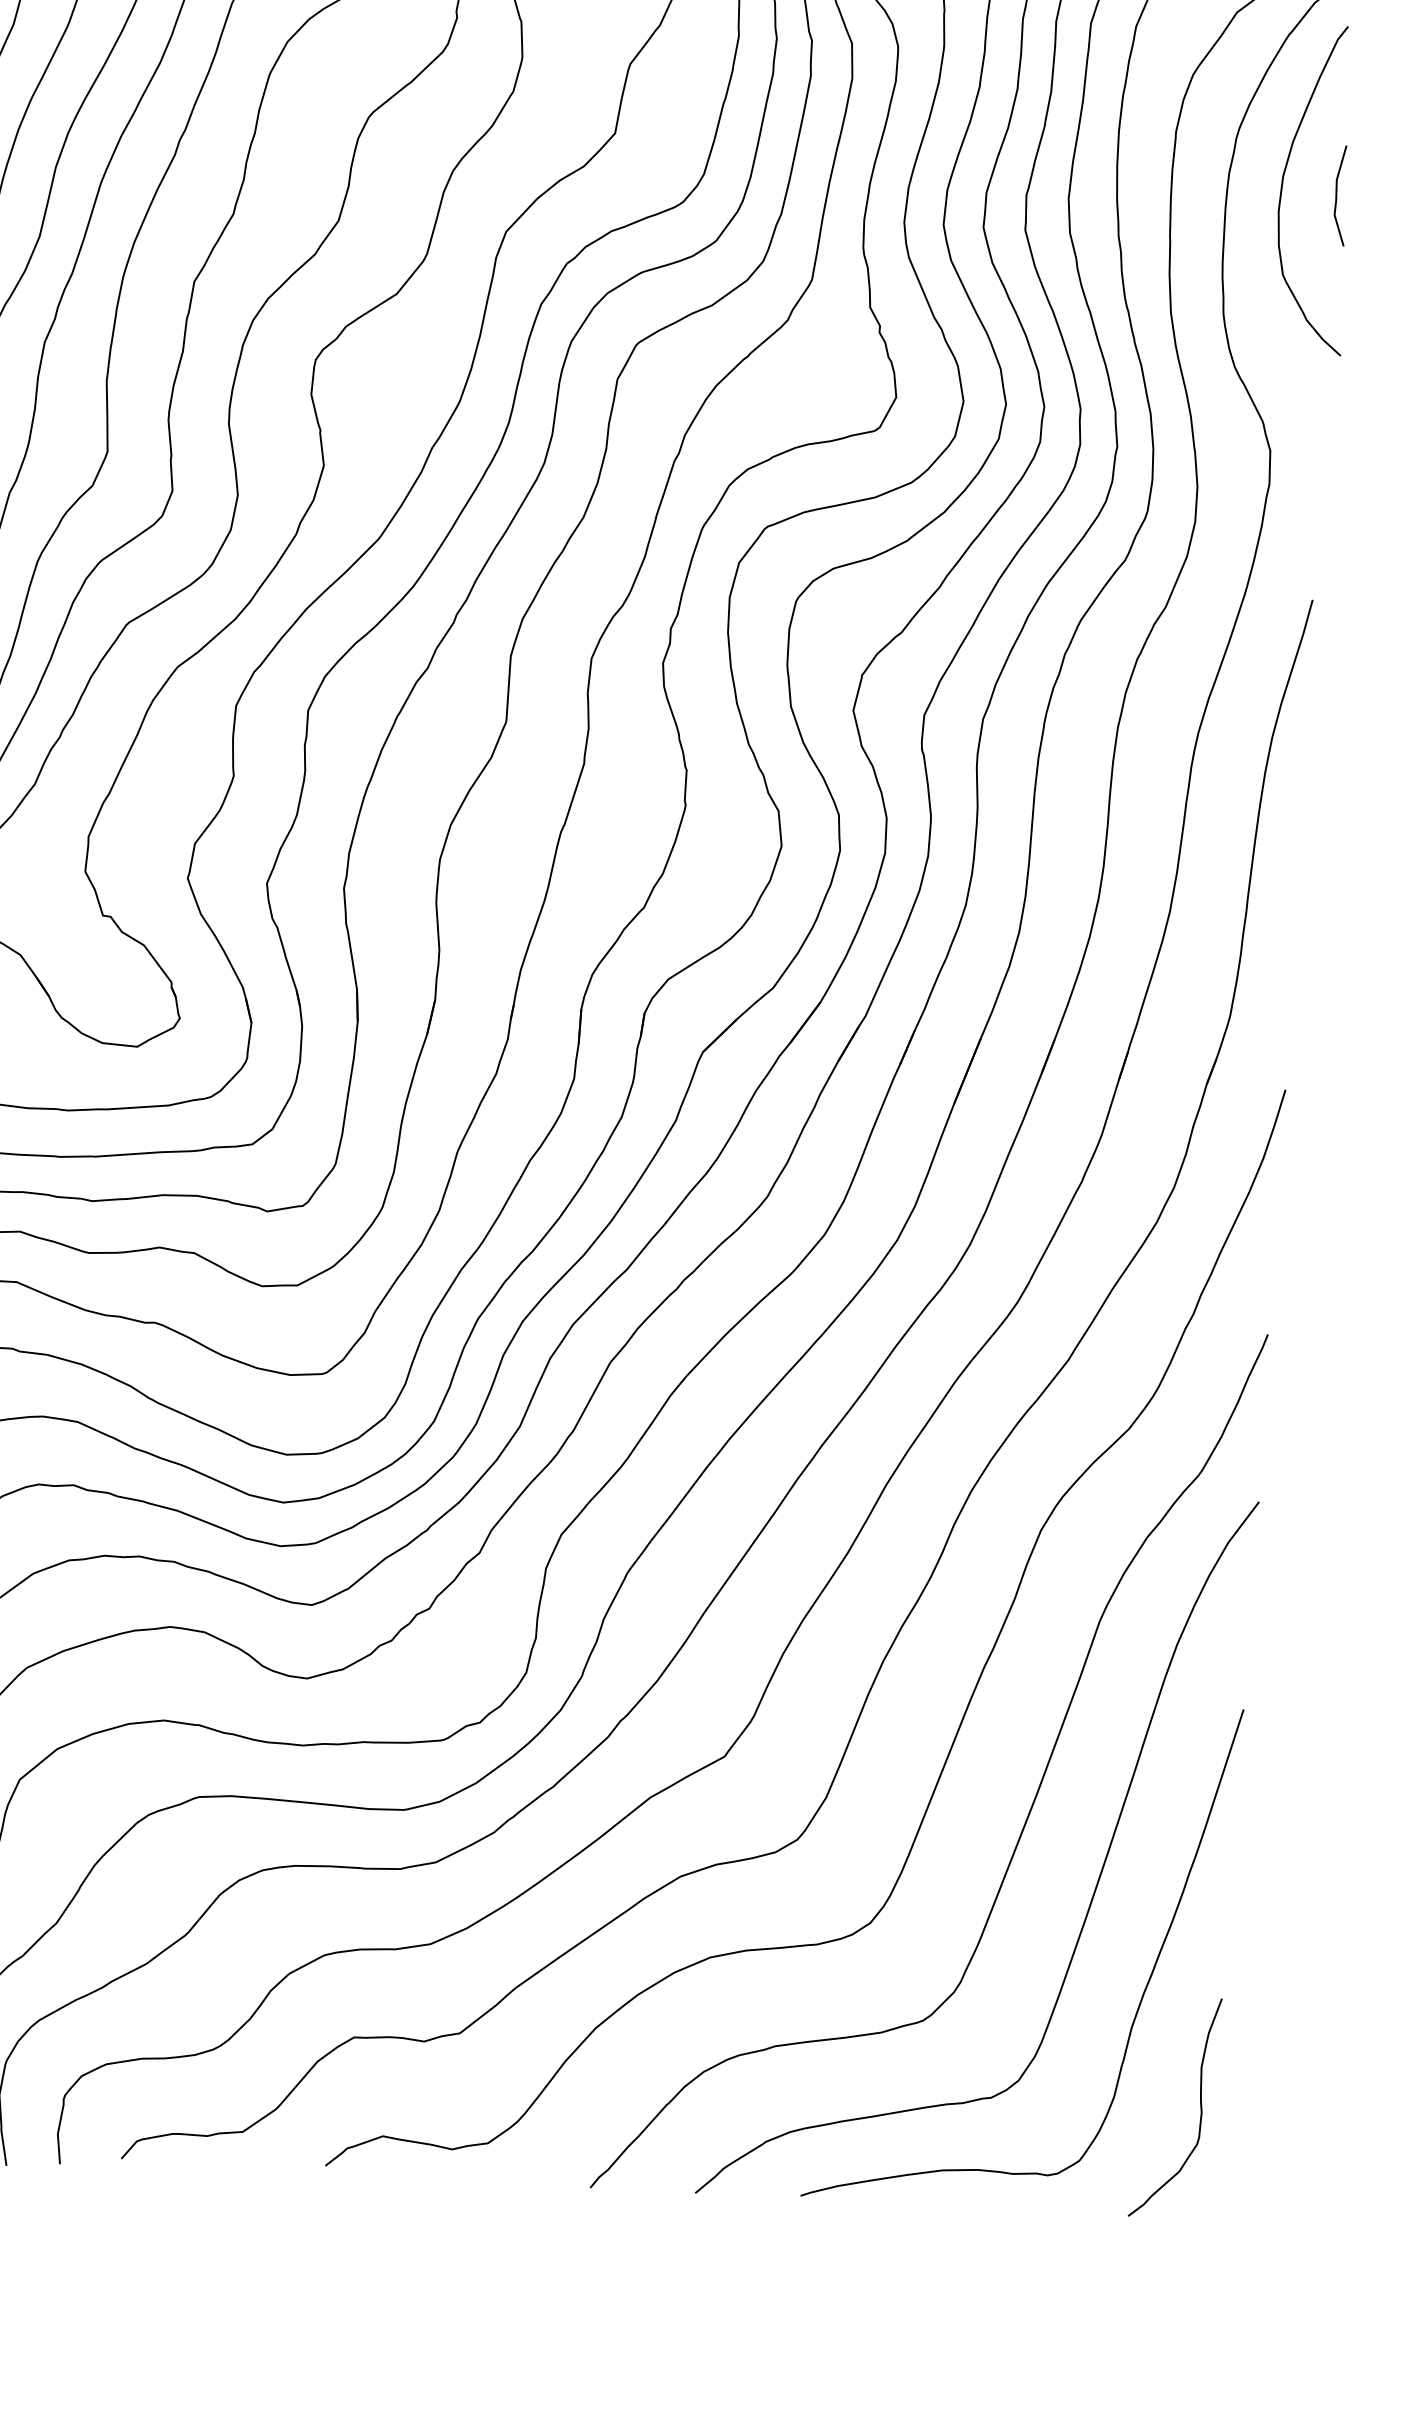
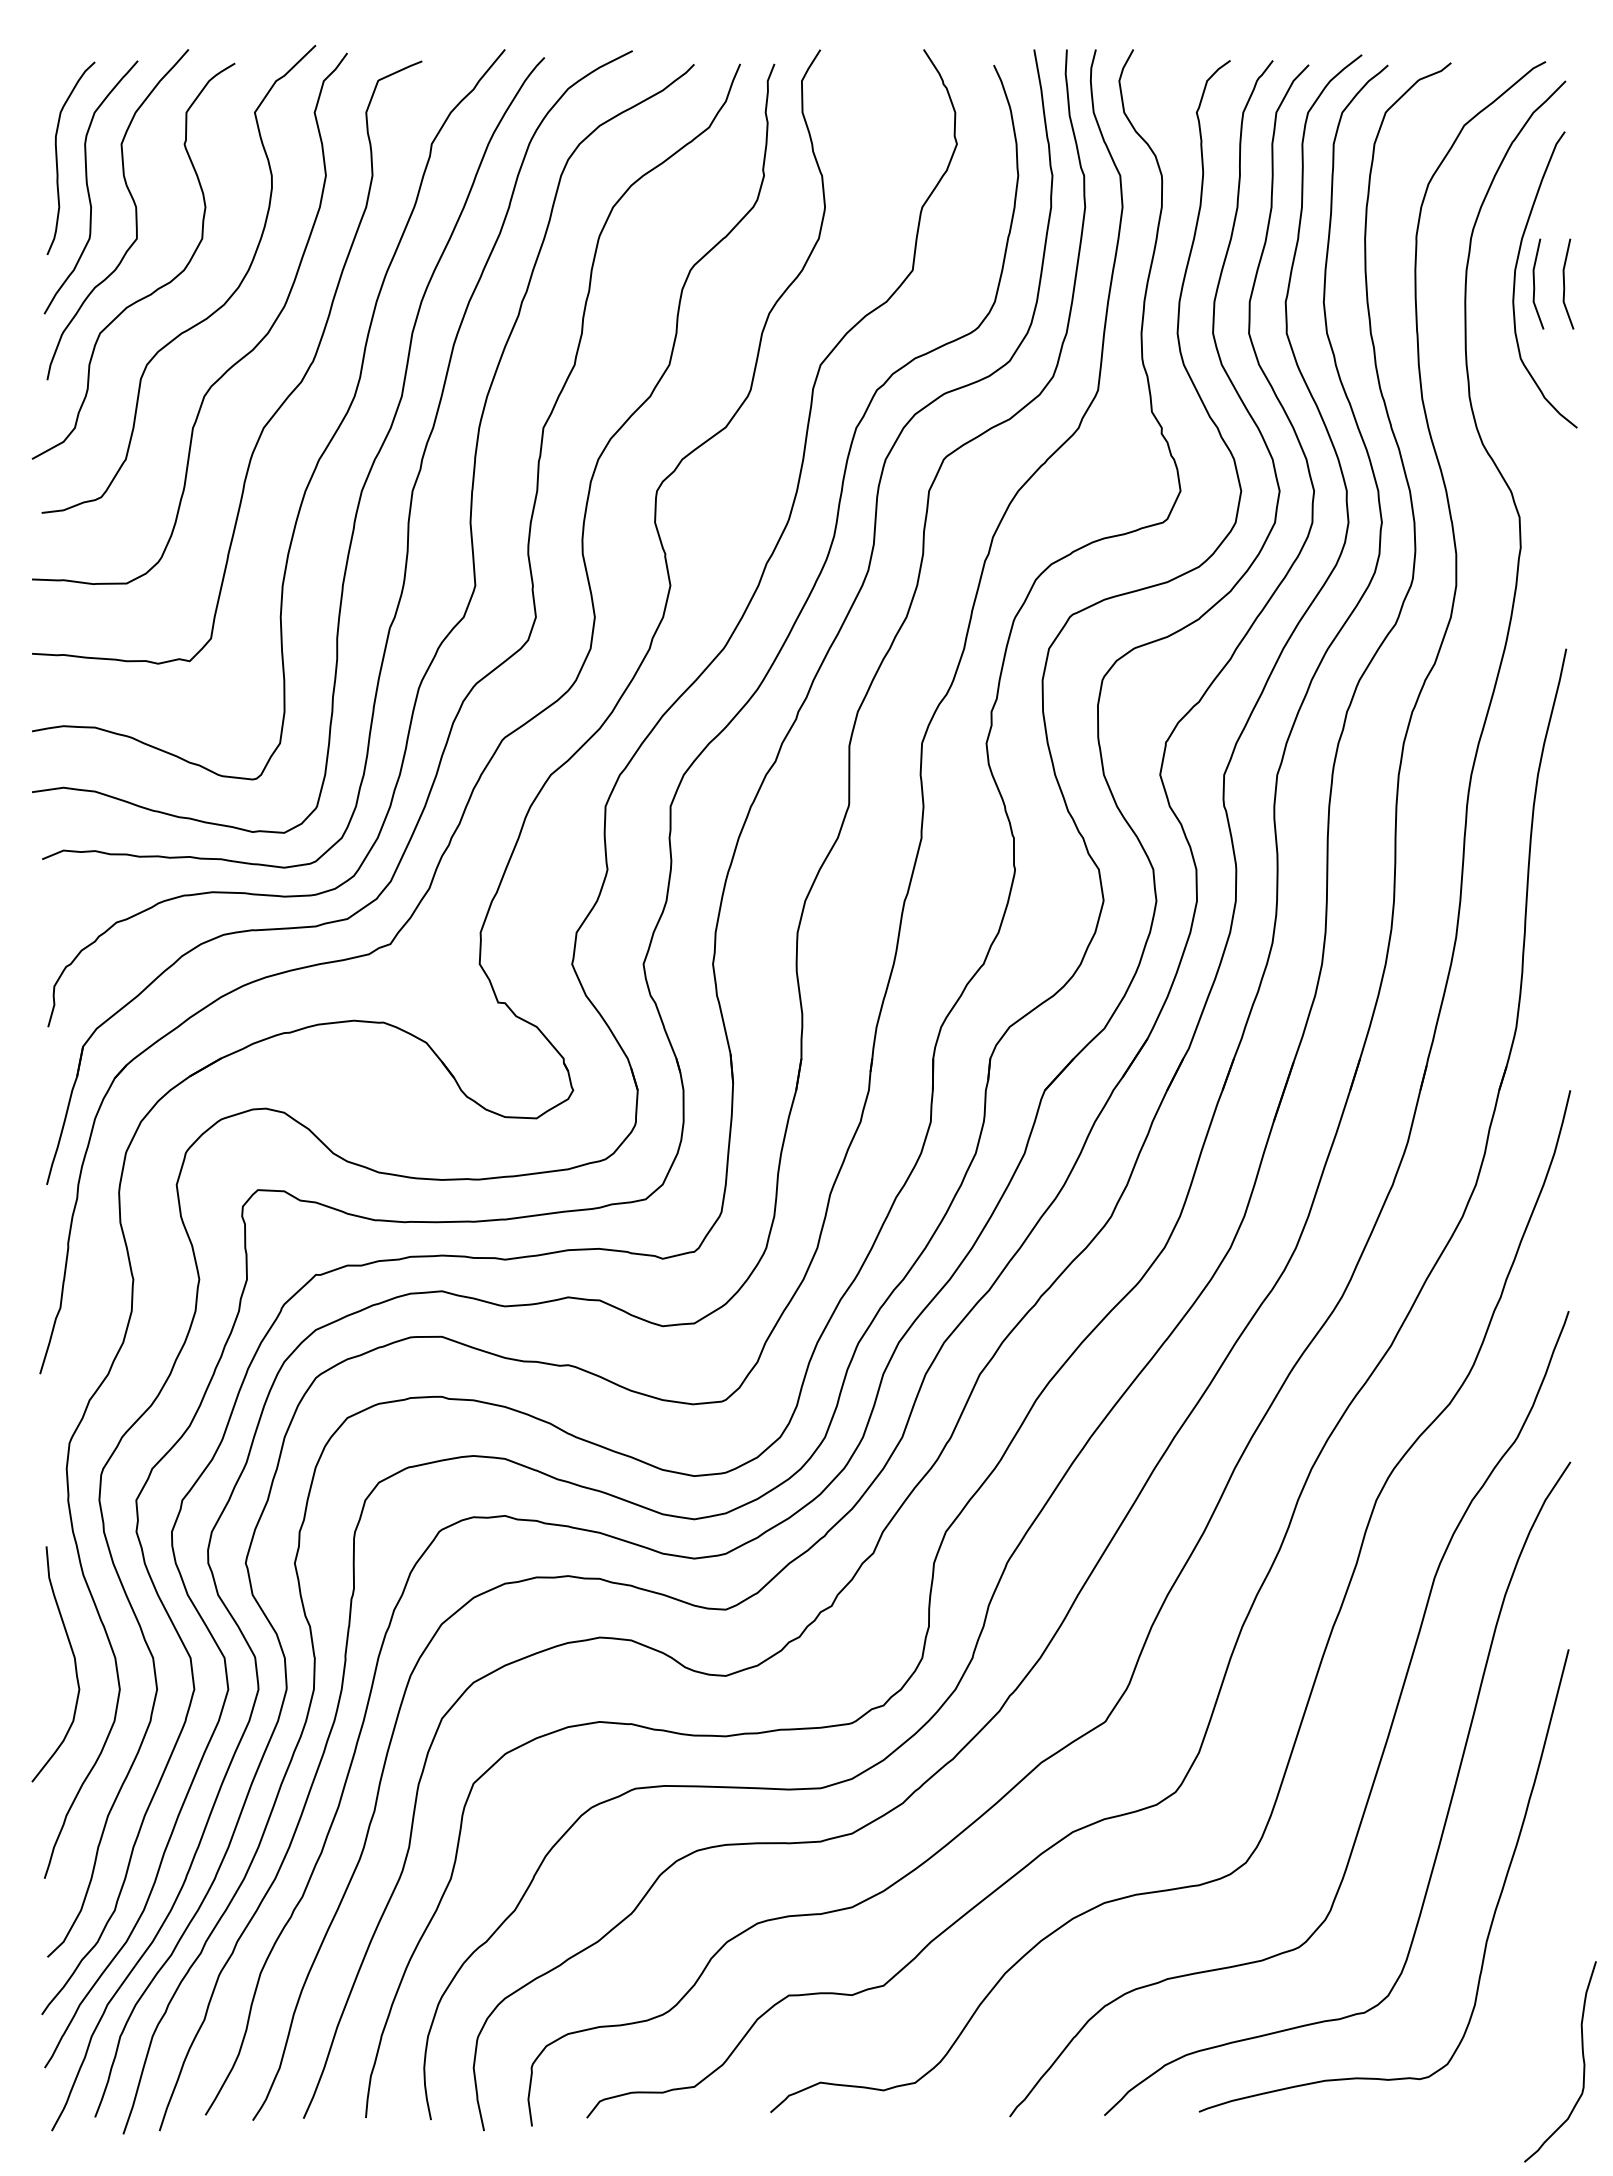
line: (1303, 192) -> (1534, 283), added
curve: (1199, 2106) -> (1582, 2059), moved

